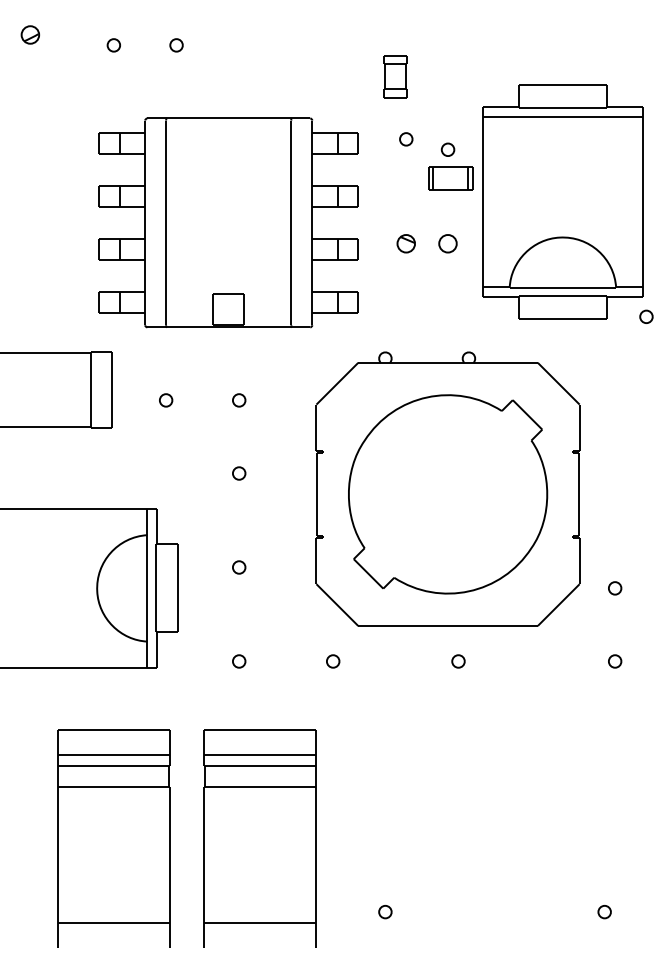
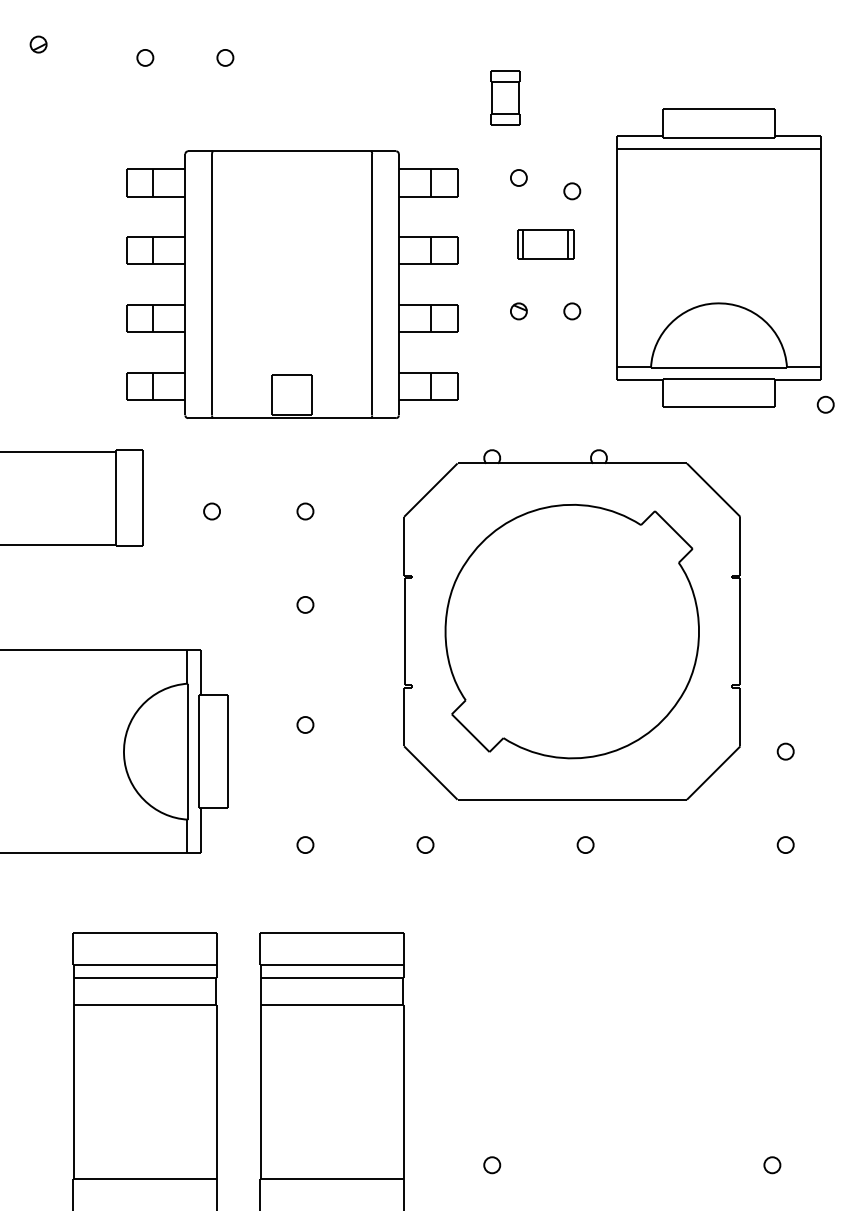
part: (30, 34) -> (38, 44), size x0.71
part: (450, 178) -> (545, 244), moved
part: (405, 243) -> (518, 311), size x0.71
part: (448, 243) -> (572, 311), size x0.71

